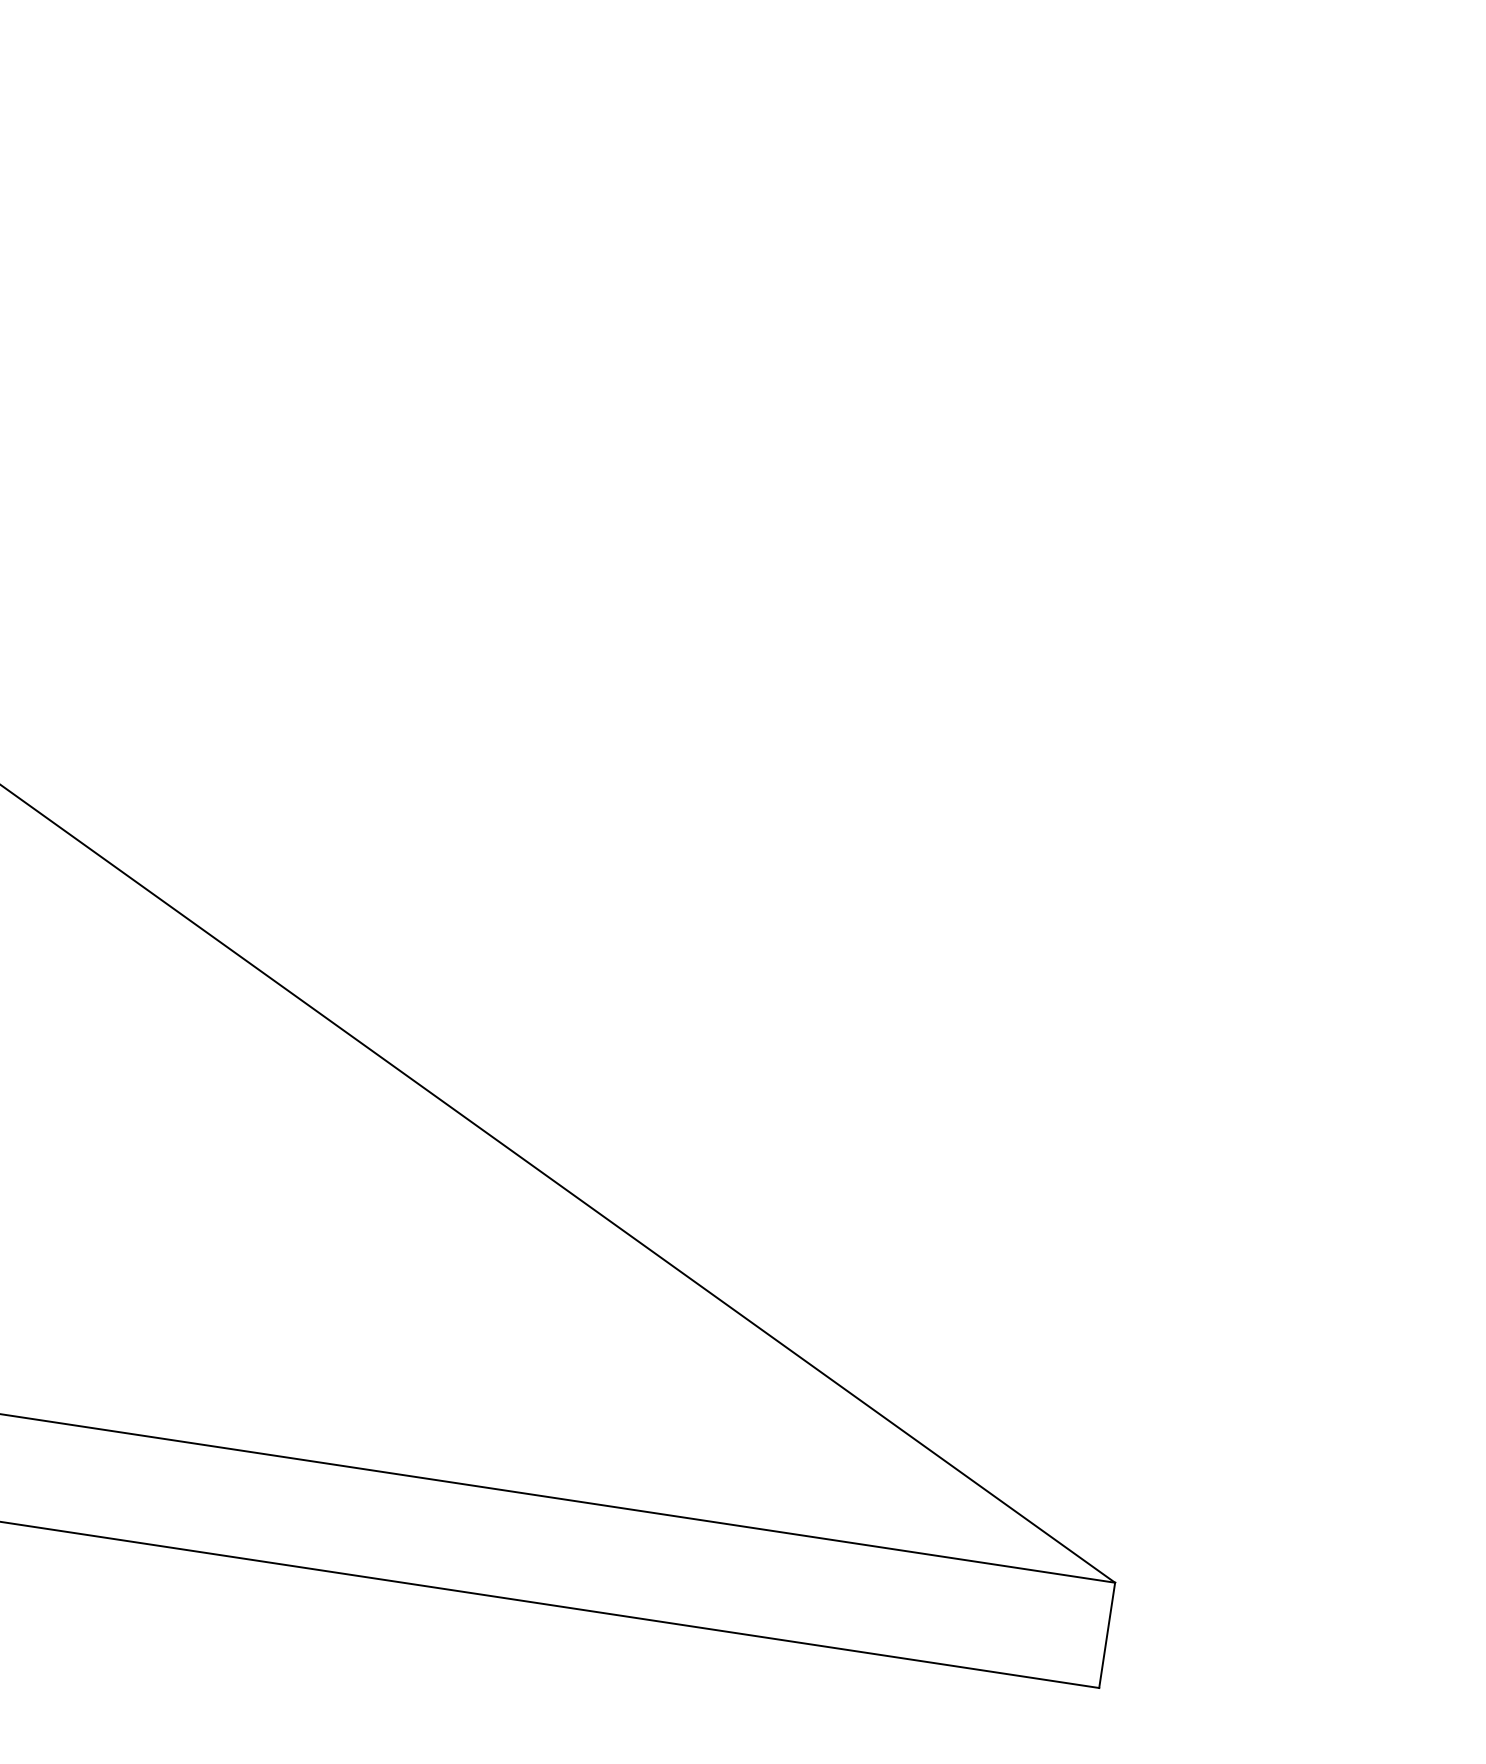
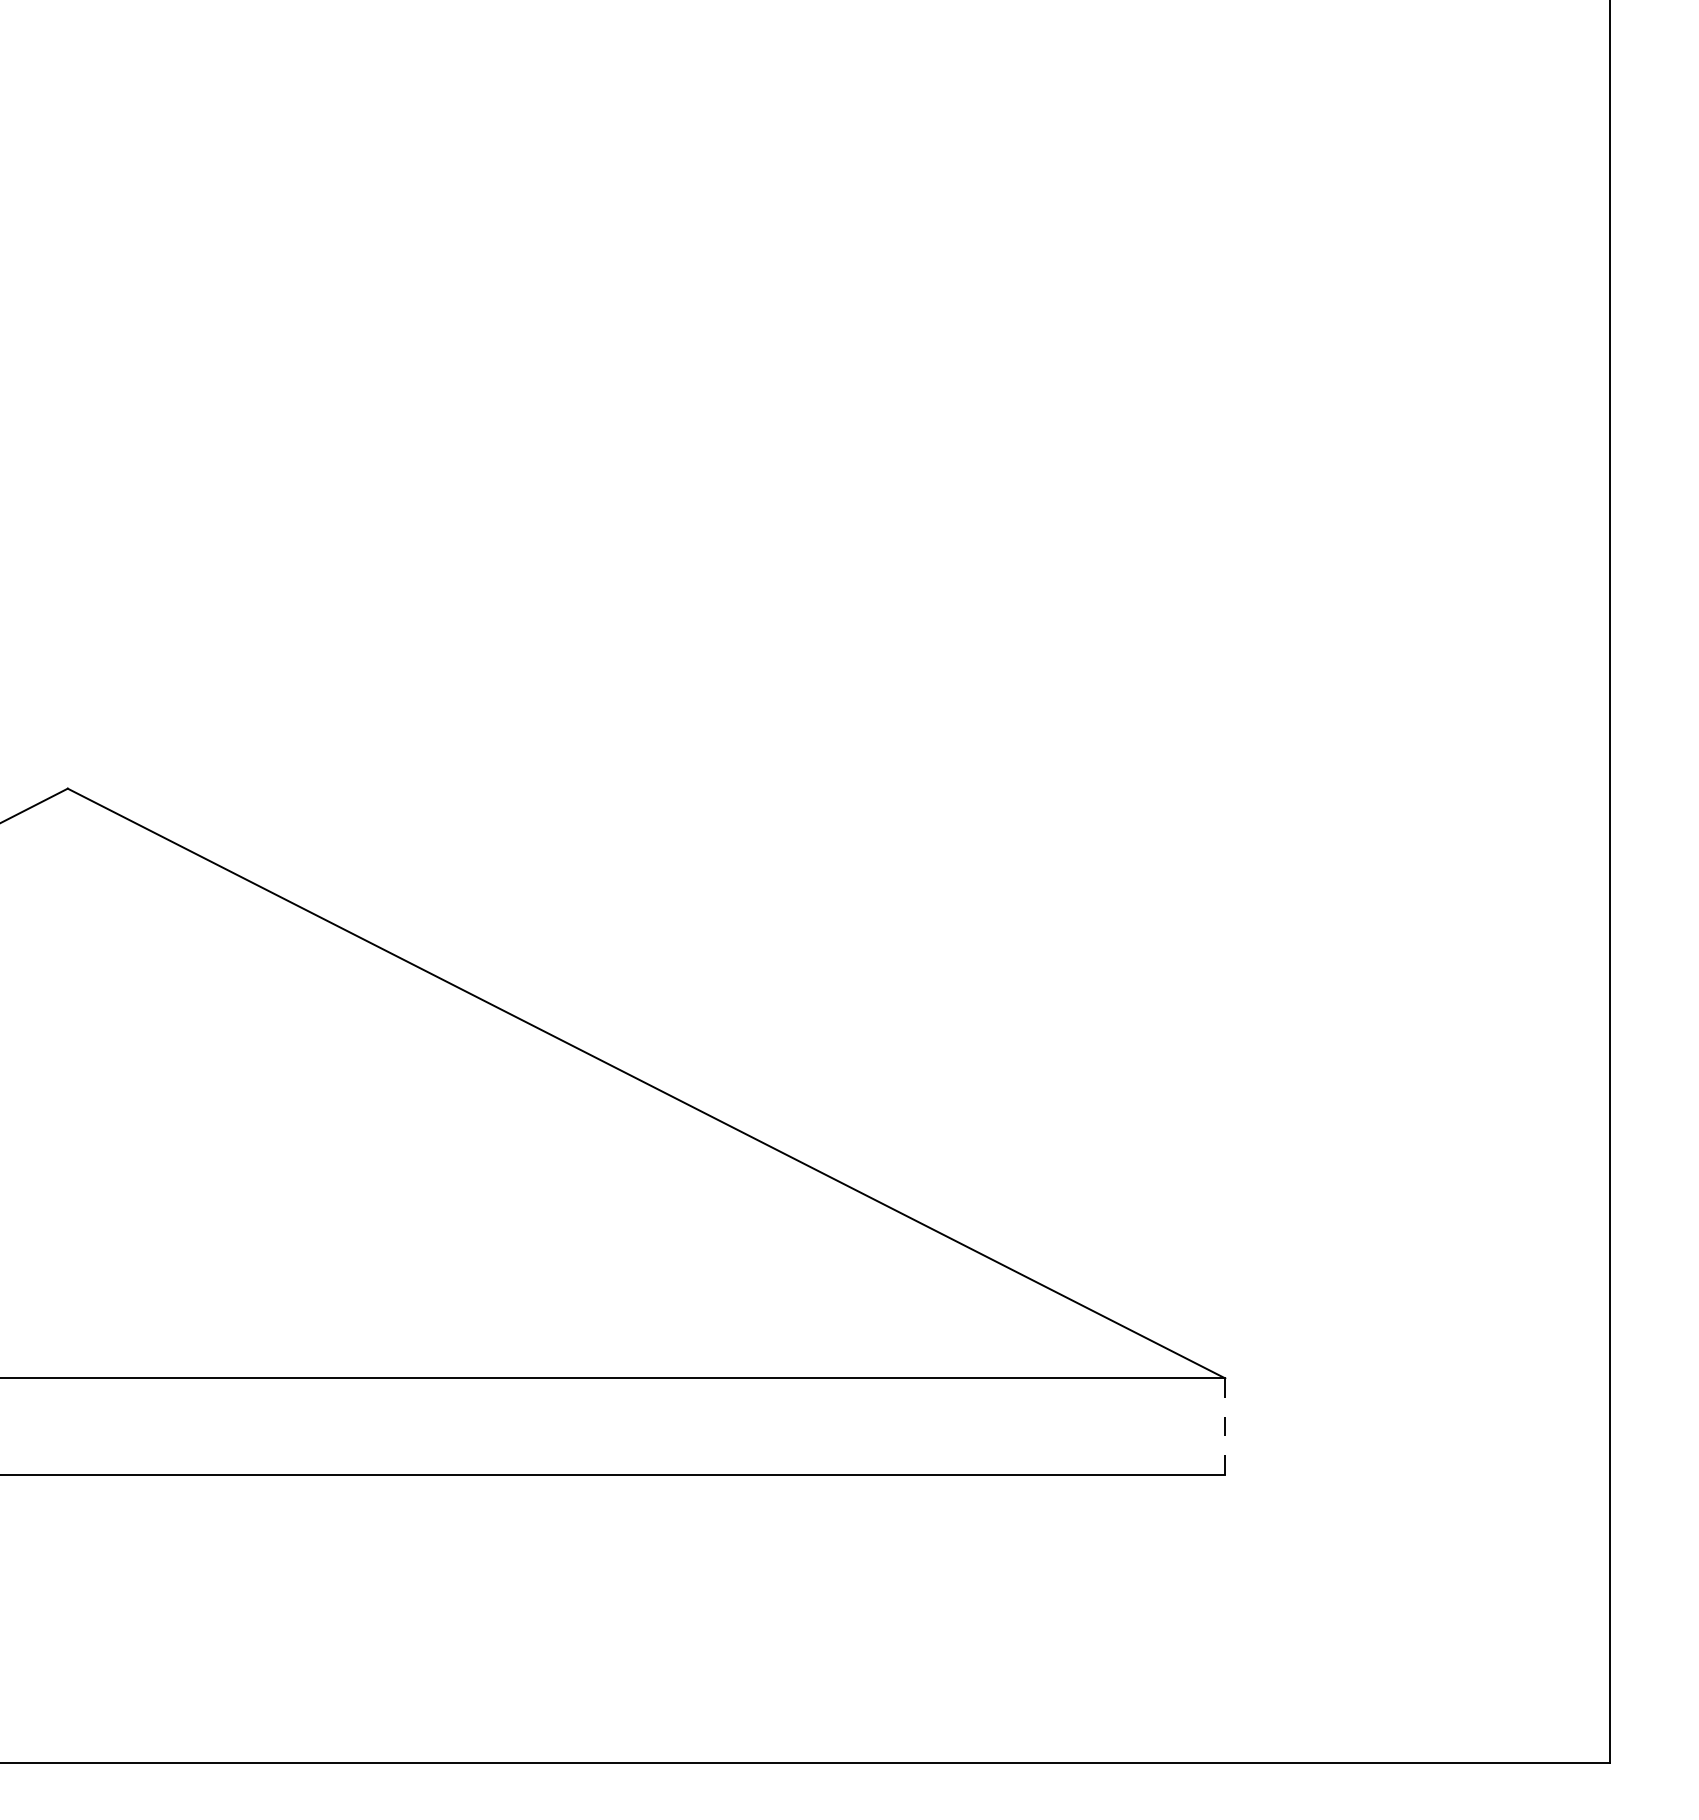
line: (1107, 1635) -> (1225, 1426), solid -> dashed

